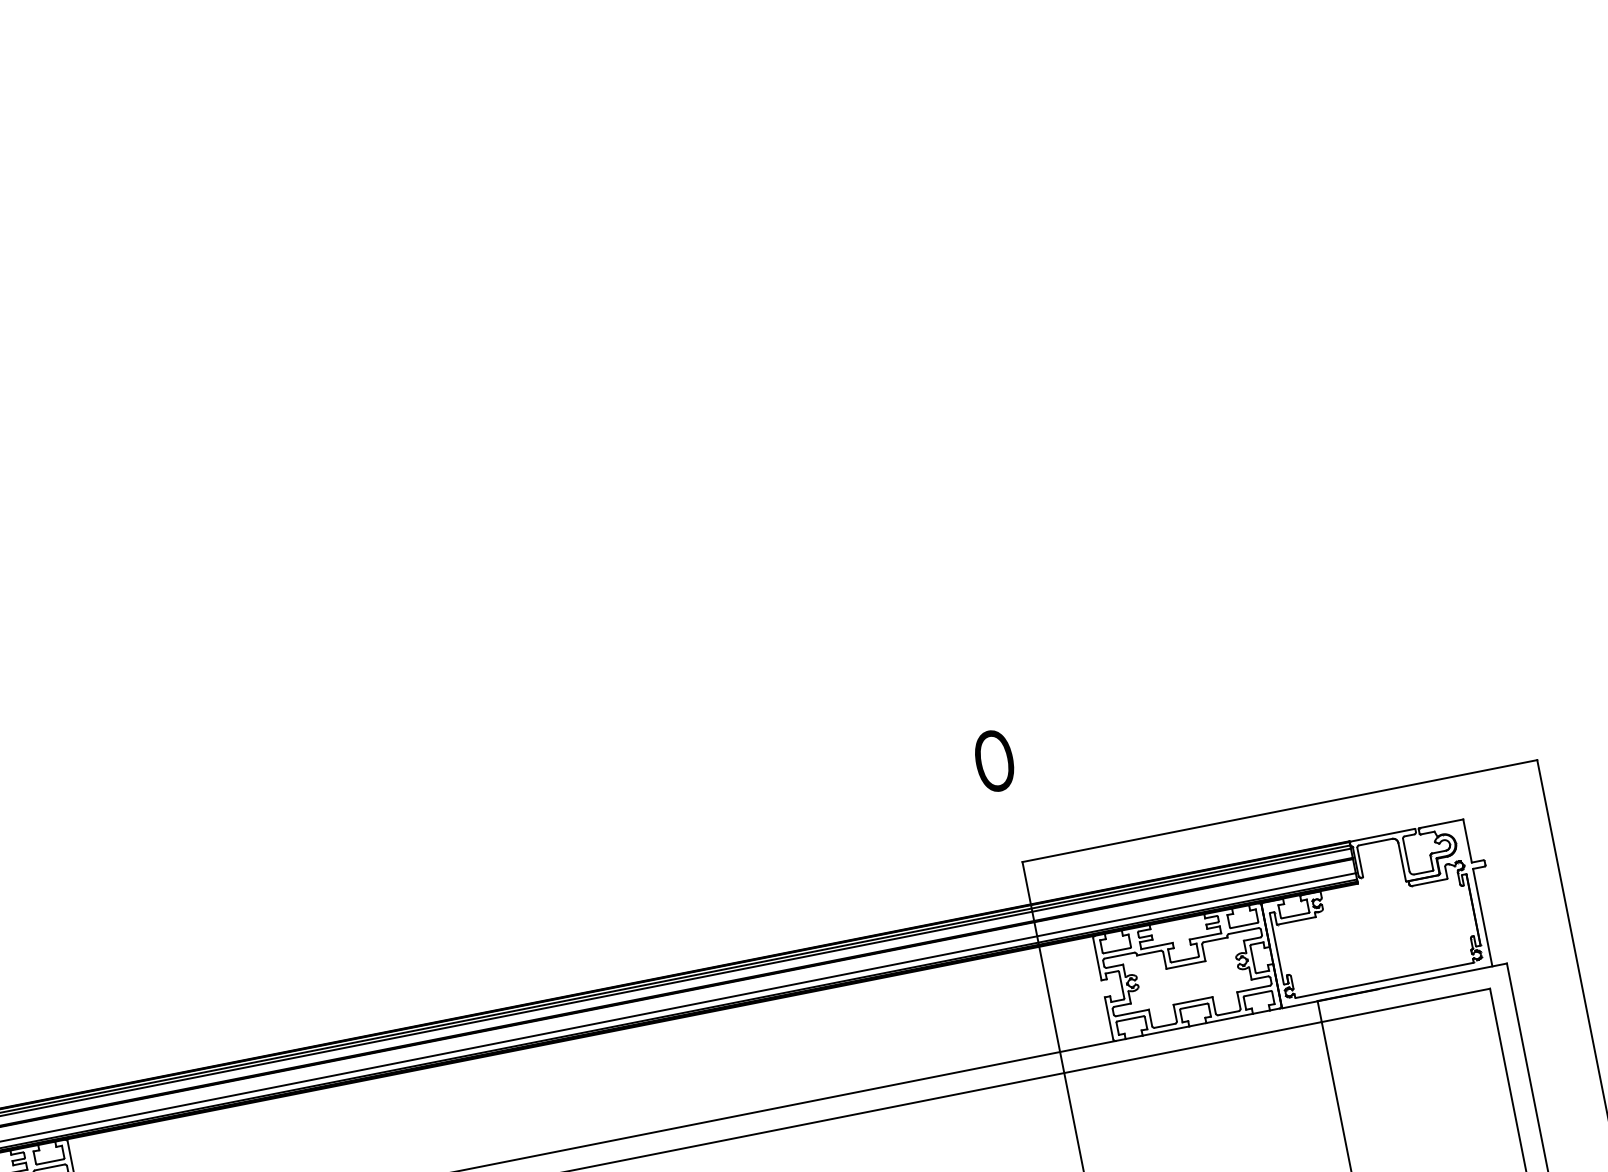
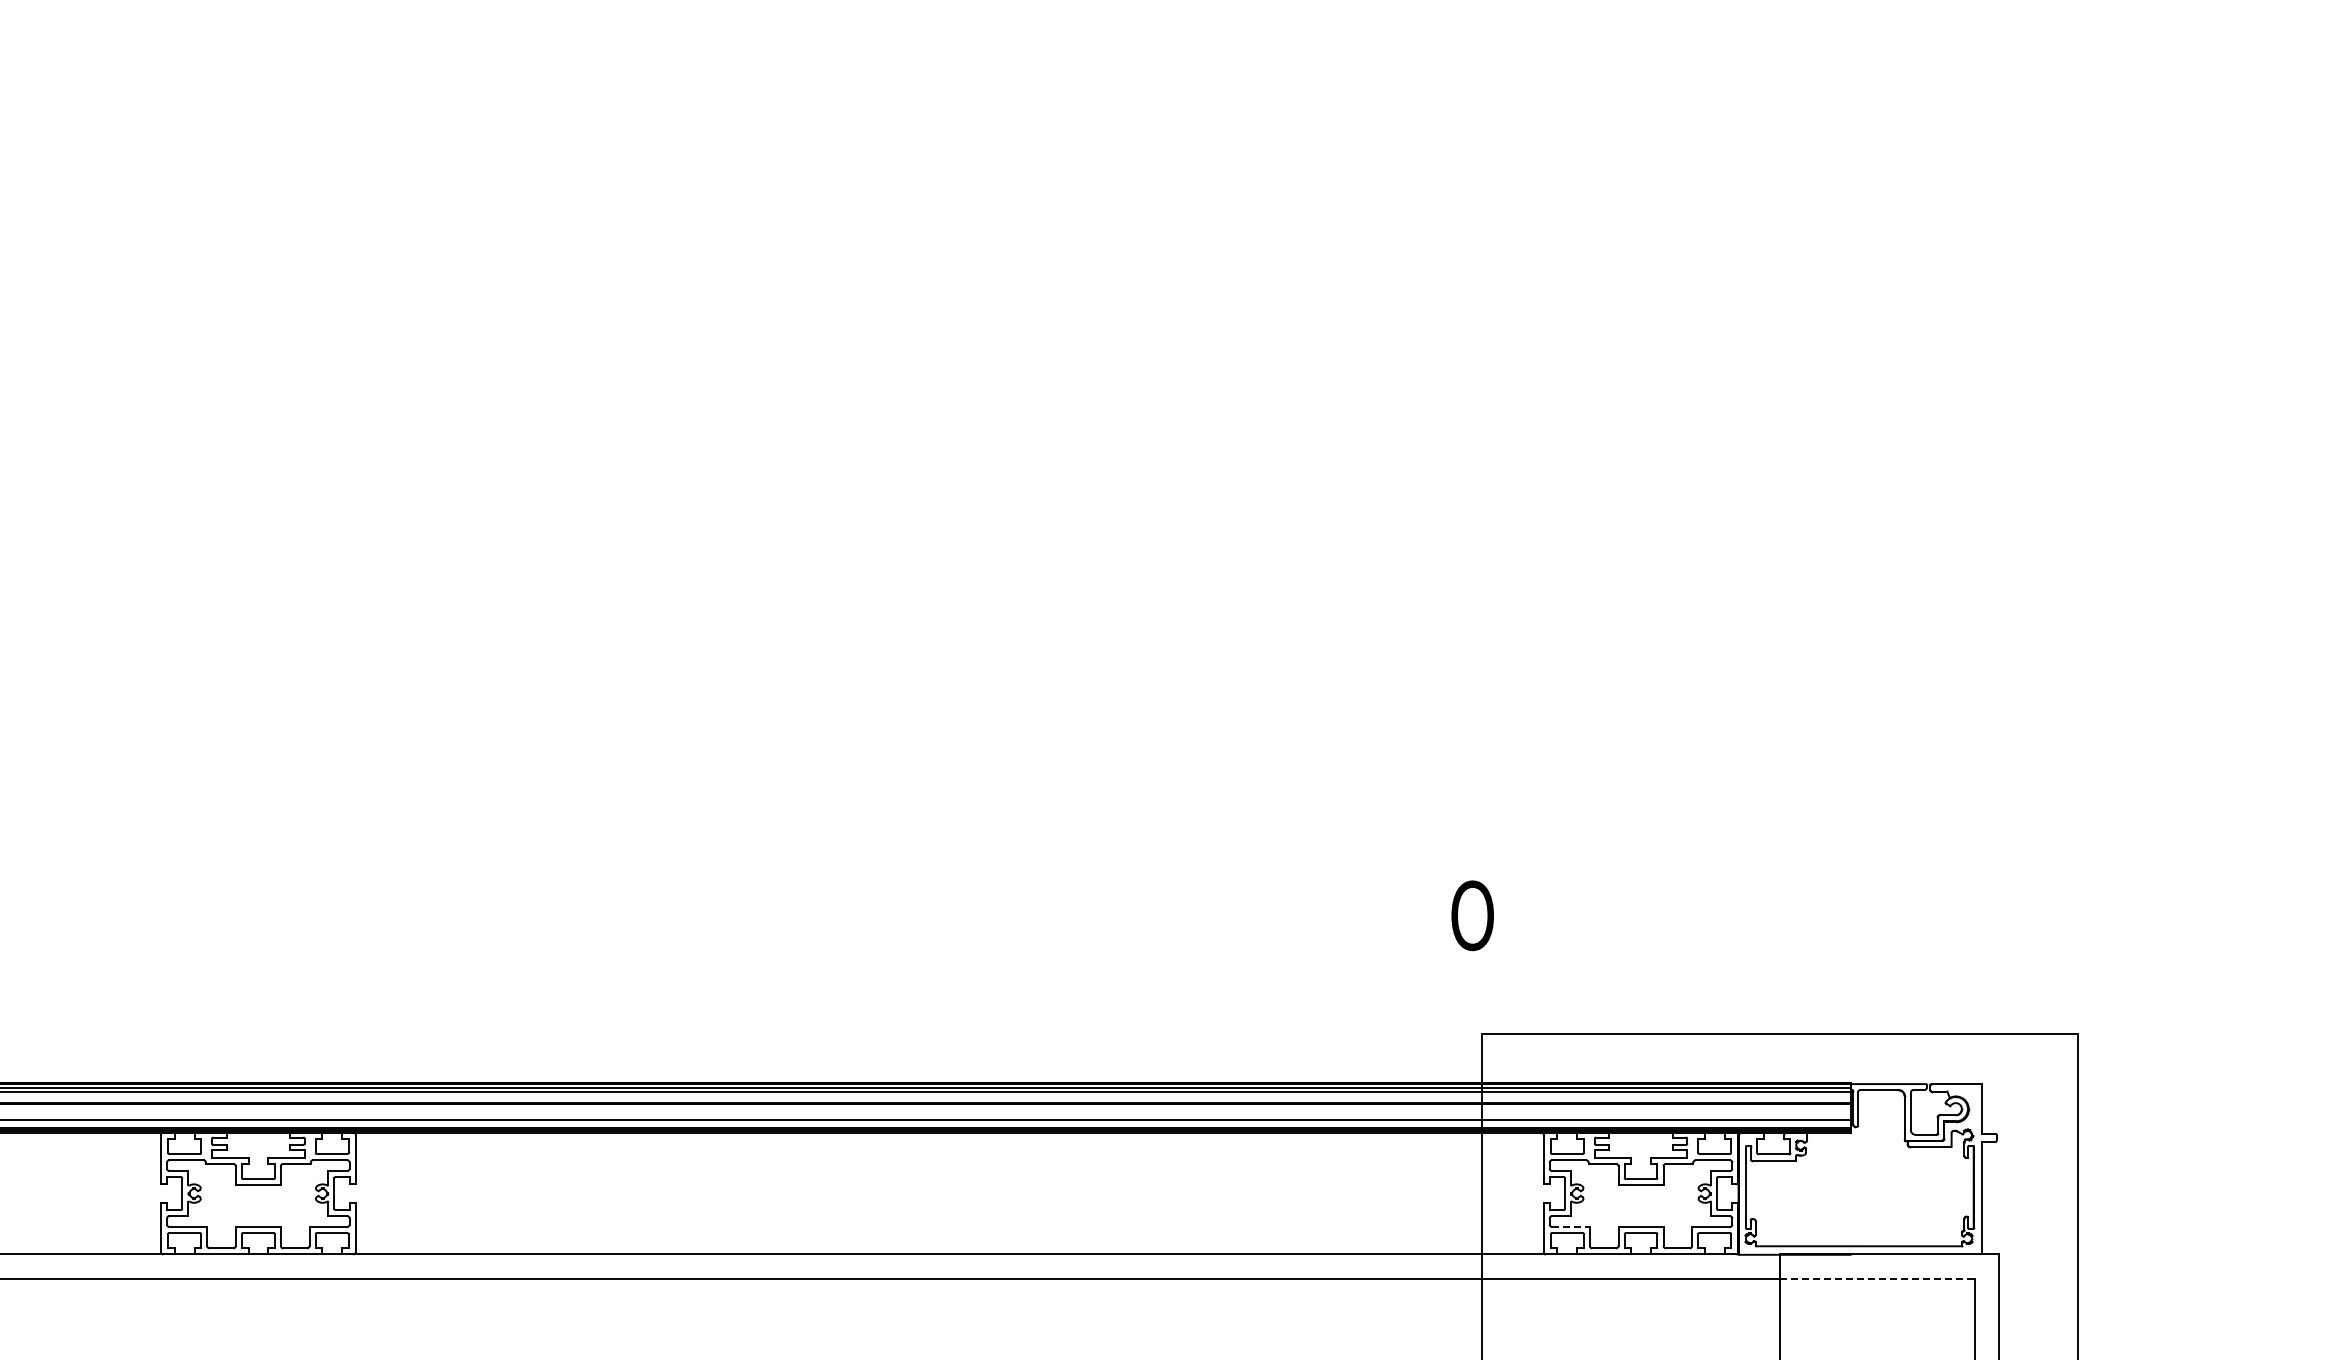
line: (1406, 1005) -> (1877, 1278), solid -> dashed
line: (1132, 1012) -> (1570, 1226), solid -> dashed

